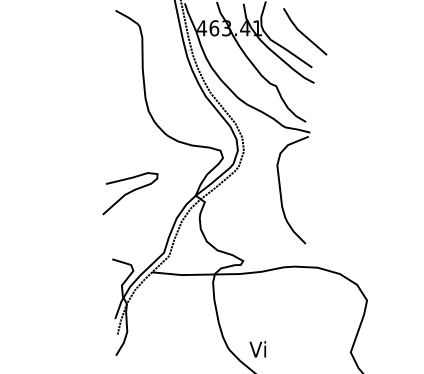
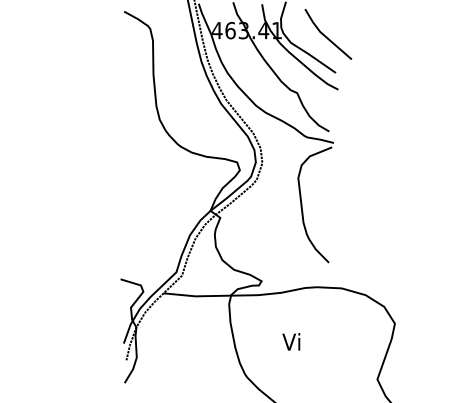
curve: (130, 193) -> (140, 208), removed
text: (257, 349) -> (290, 341), moved

